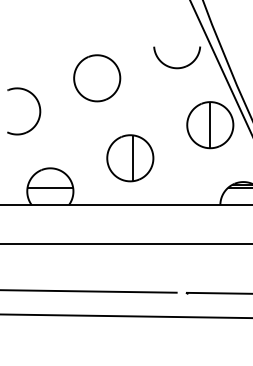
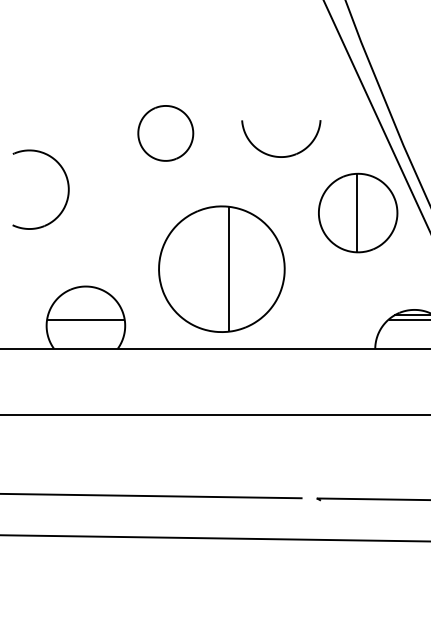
part: (177, 67) -> (281, 155), moved
part: (97, 78) -> (166, 133), size x0.7
part: (130, 158) -> (222, 269), size x1.6

